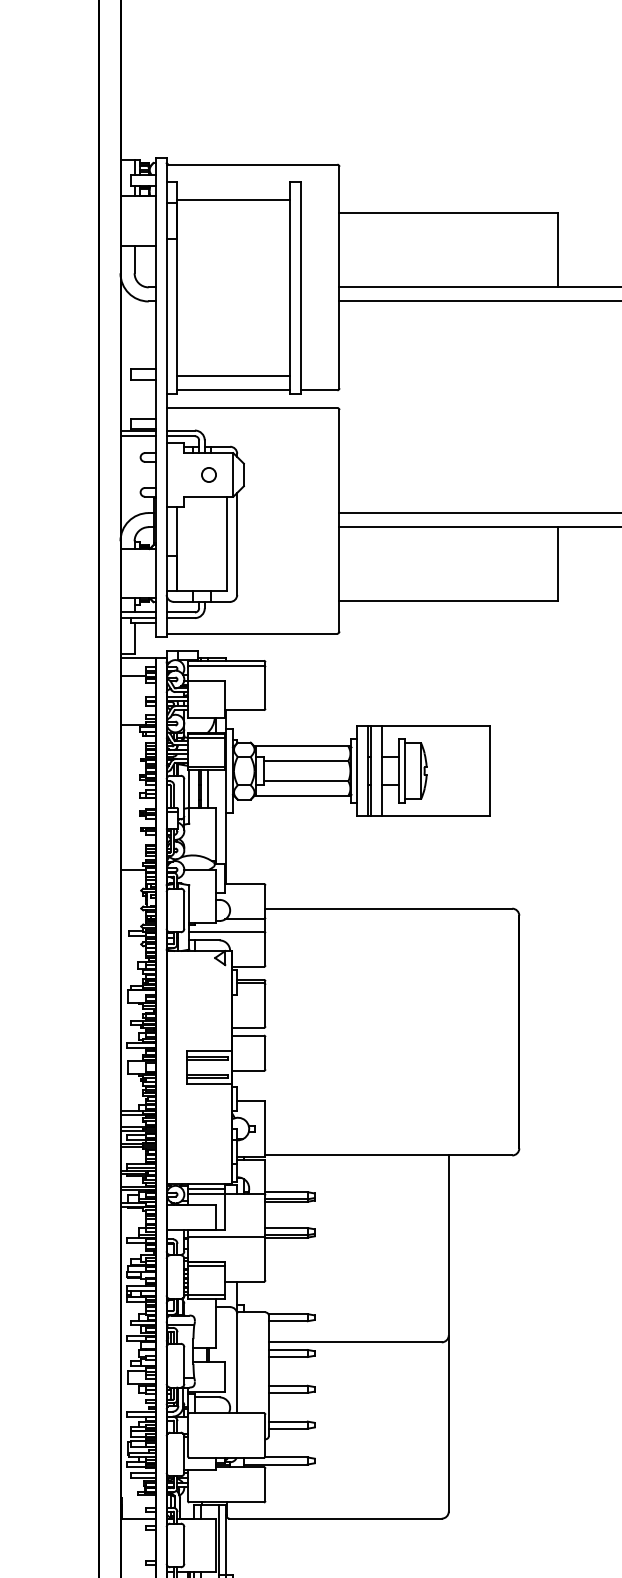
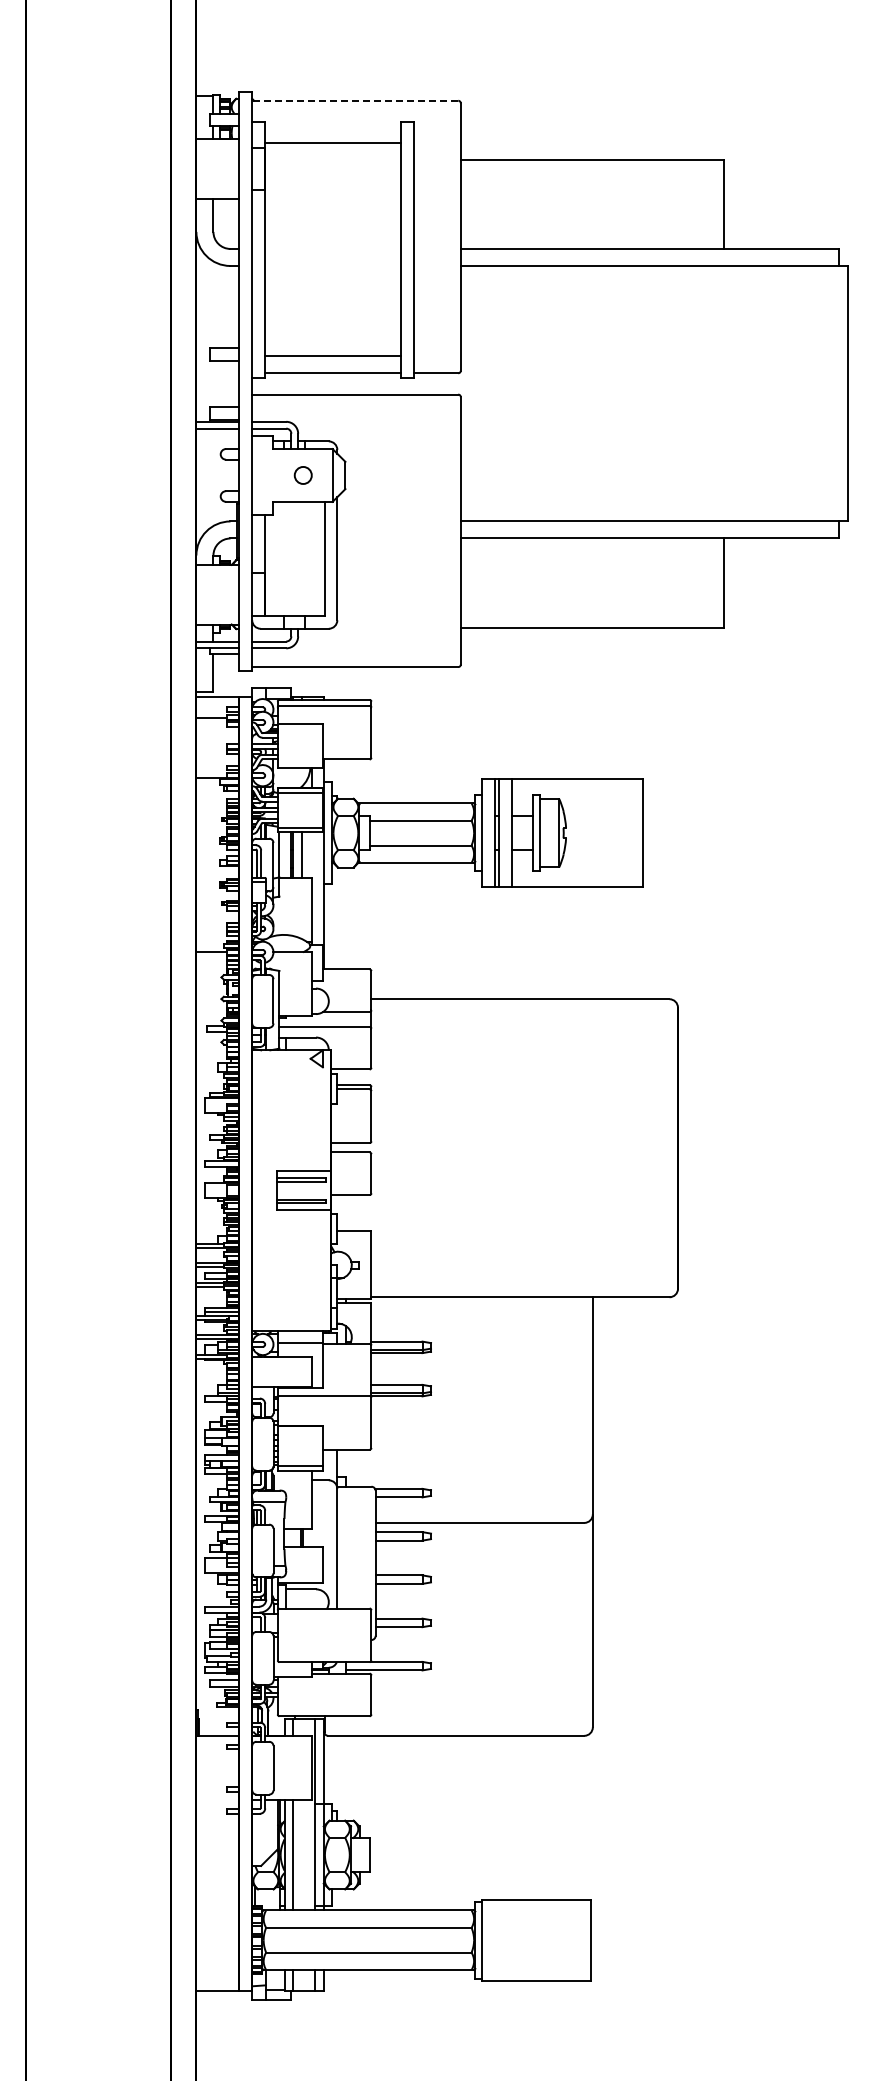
line: (251, 164) -> (354, 100), solid -> dashed
line: (206, 1188) -> (300, 1337), removed
line: (206, 1265) -> (300, 1430), removed

